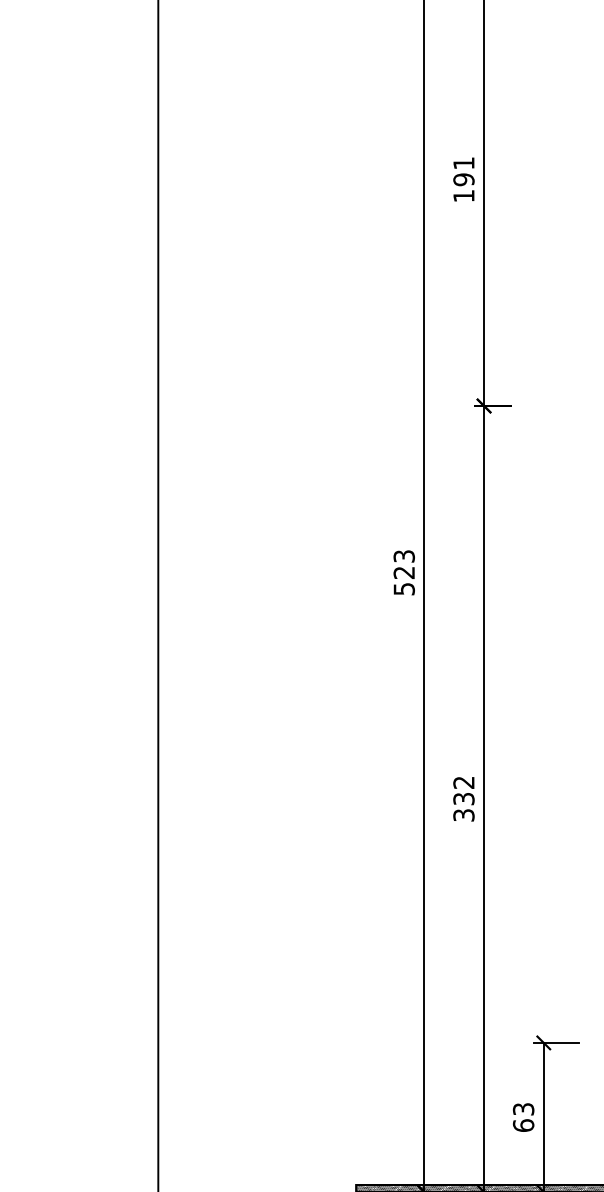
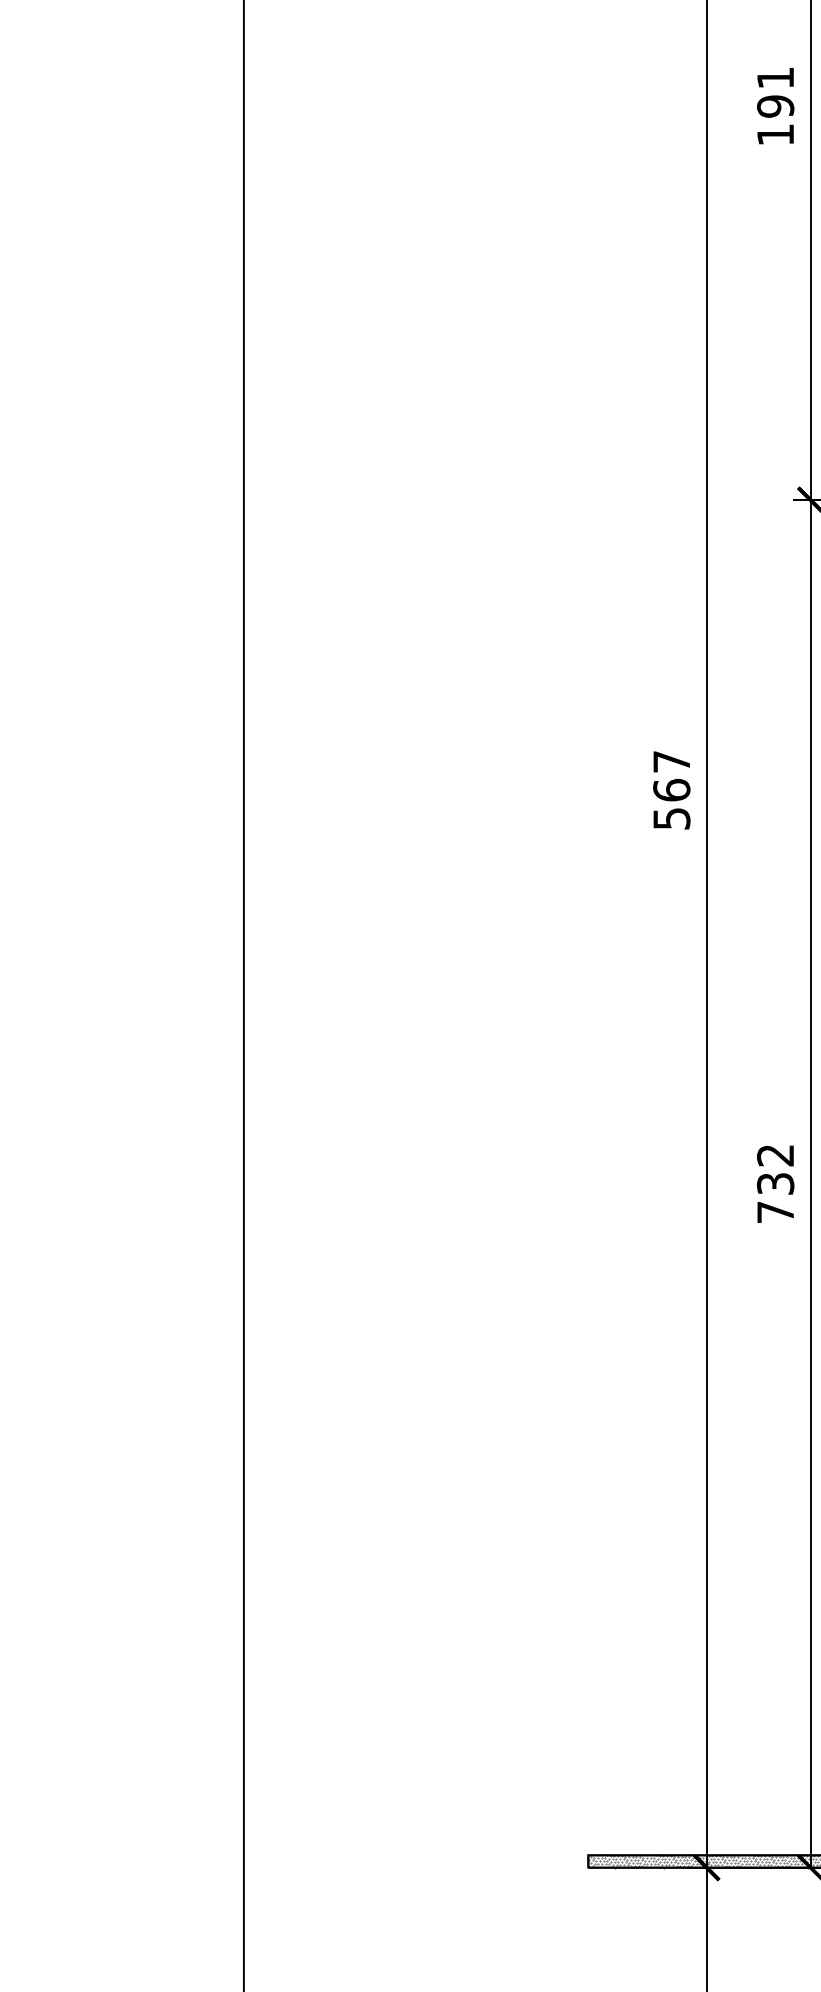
text: (403, 564) -> (670, 775), 523 -> 567
text: (463, 815) -> (774, 1212), 332 -> 732

